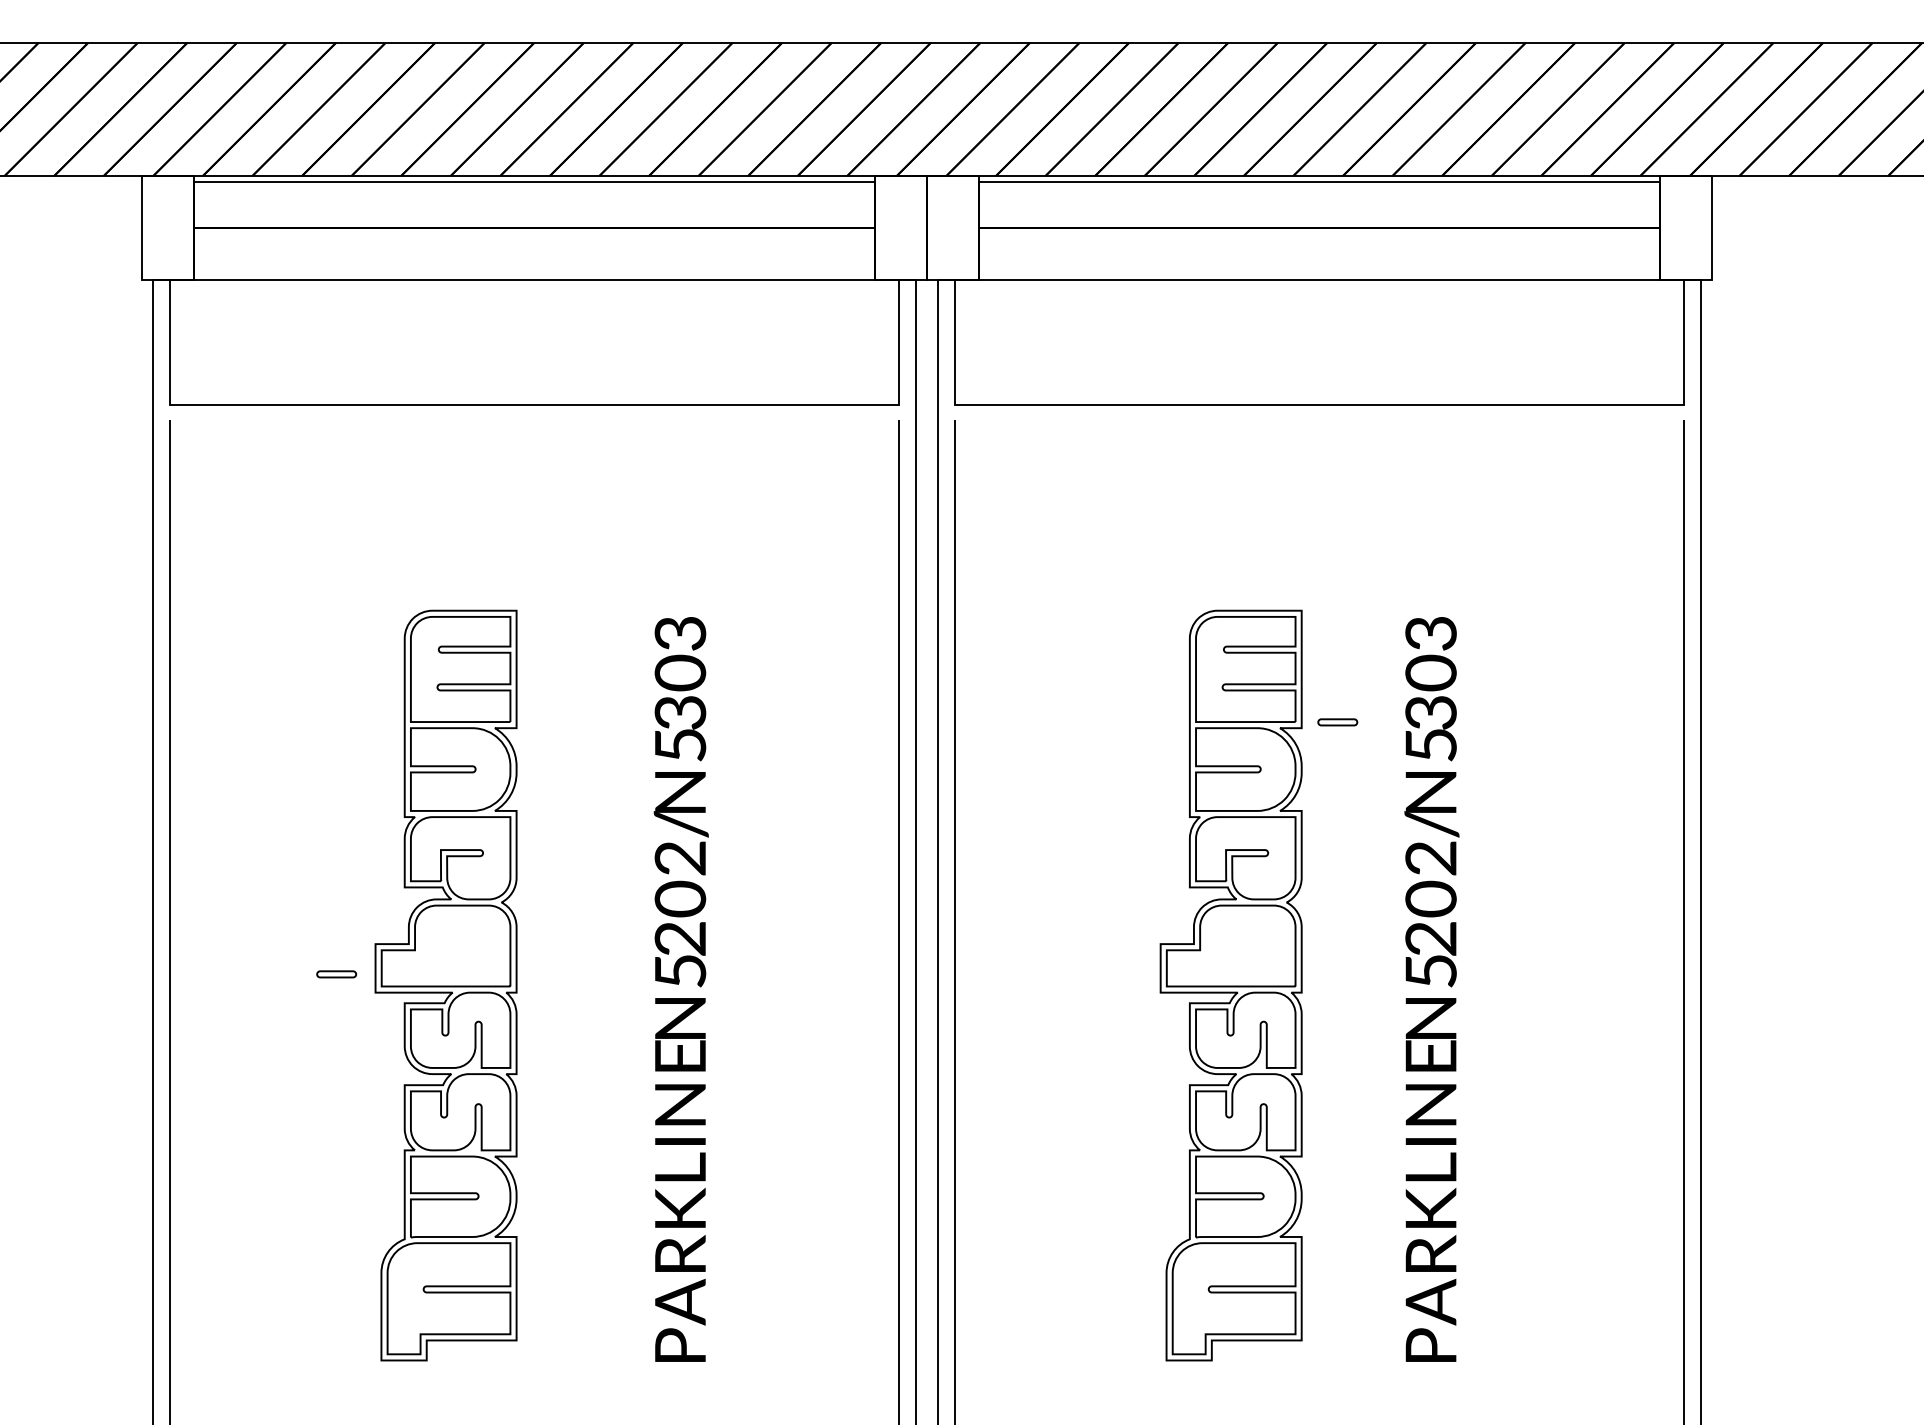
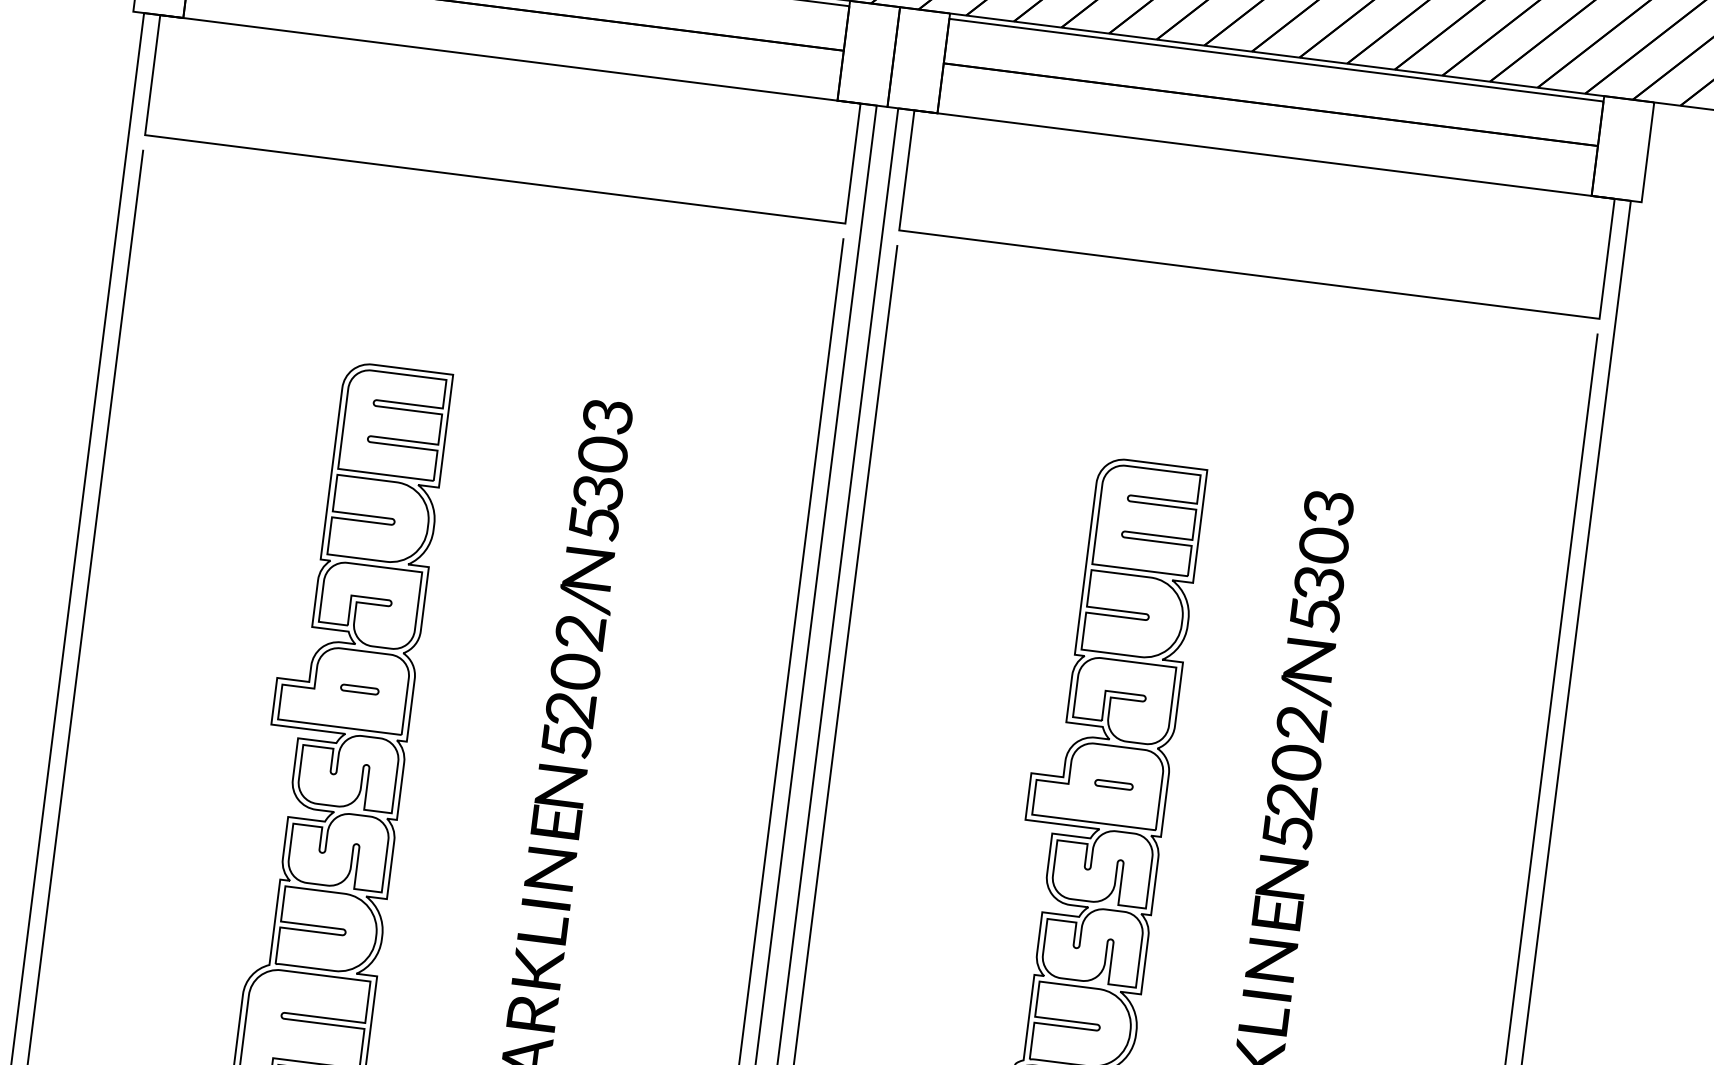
part: (1337, 722) -> (1113, 784), moved
part: (336, 974) -> (359, 689), moved

